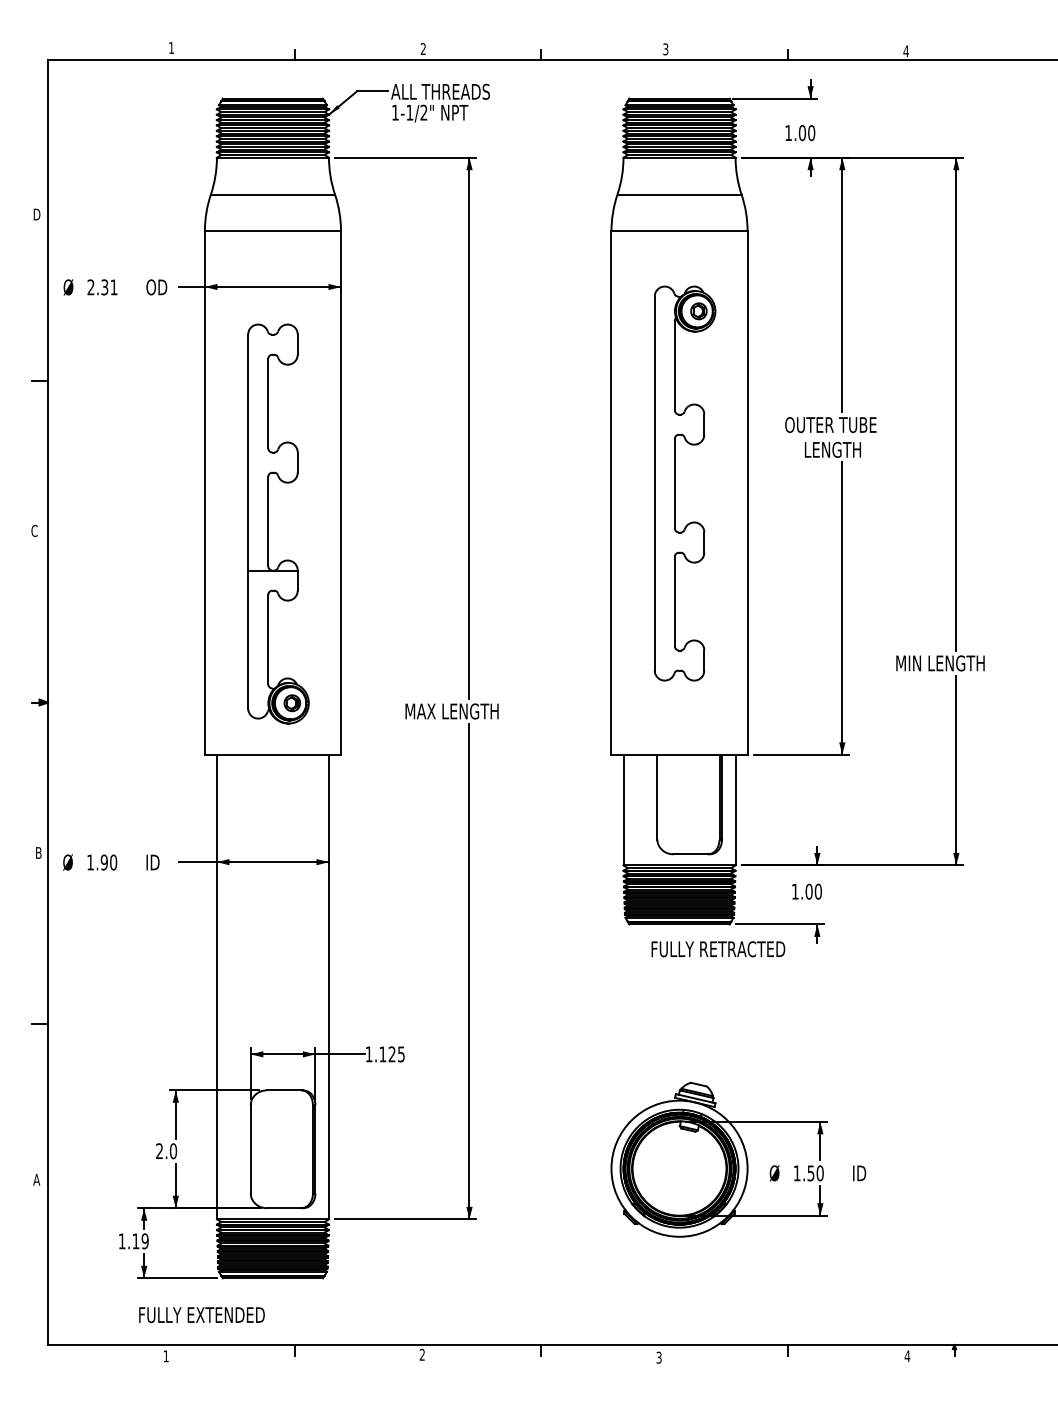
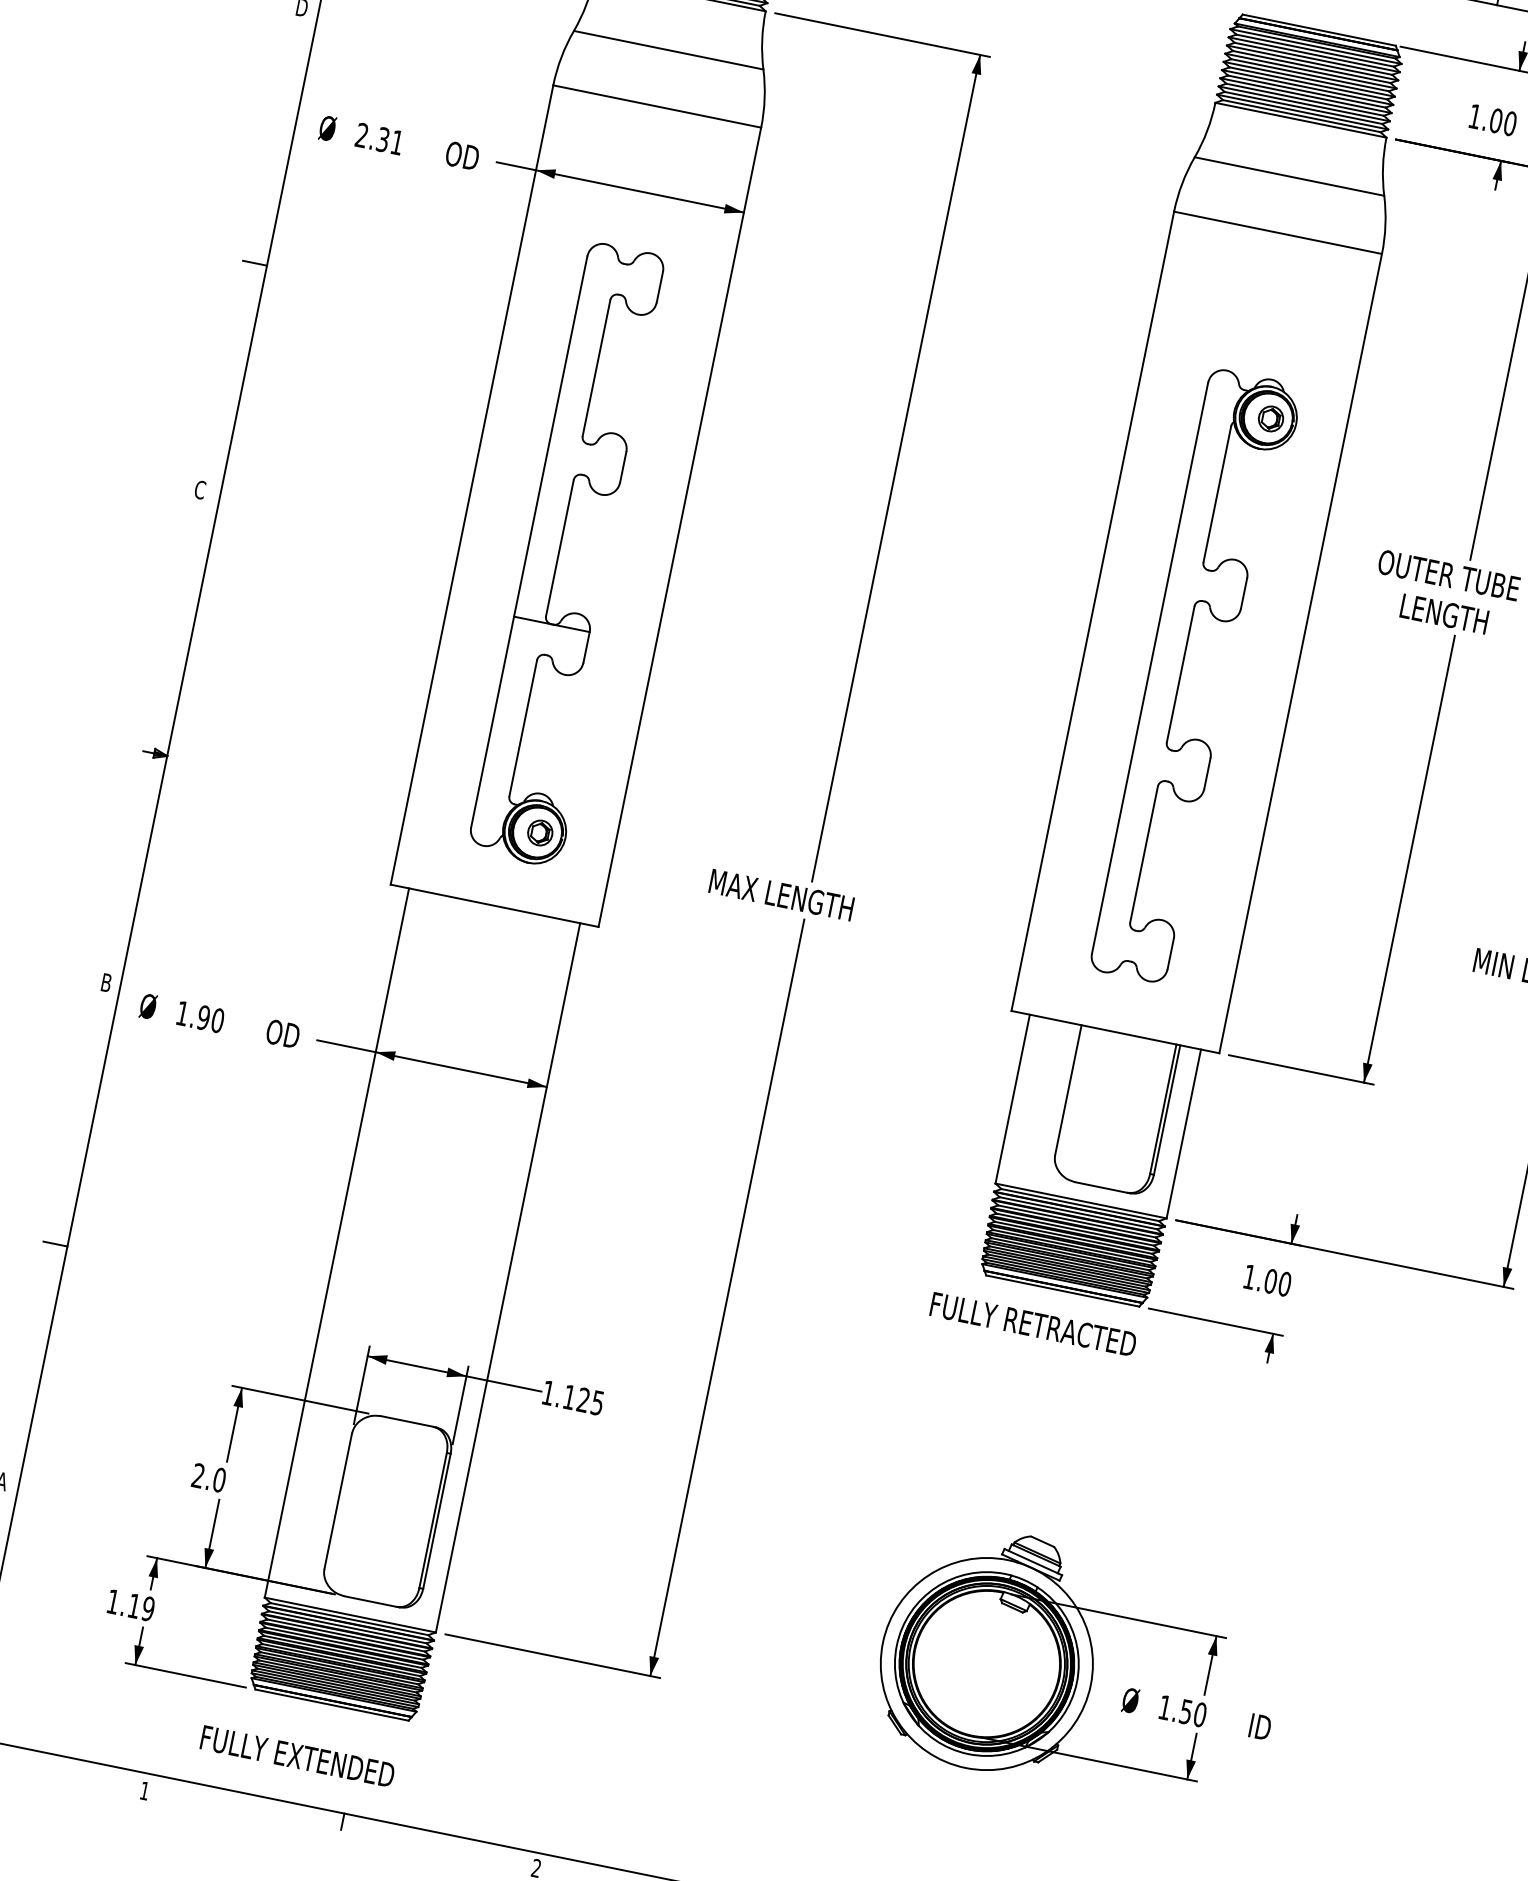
part: (675, 483) -> (1181, 674), moved
text: (156, 862) -> (283, 1033), ID -> OD
text: (718, 949) -> (1033, 1324), moved
text: (201, 1315) -> (296, 1757), moved

